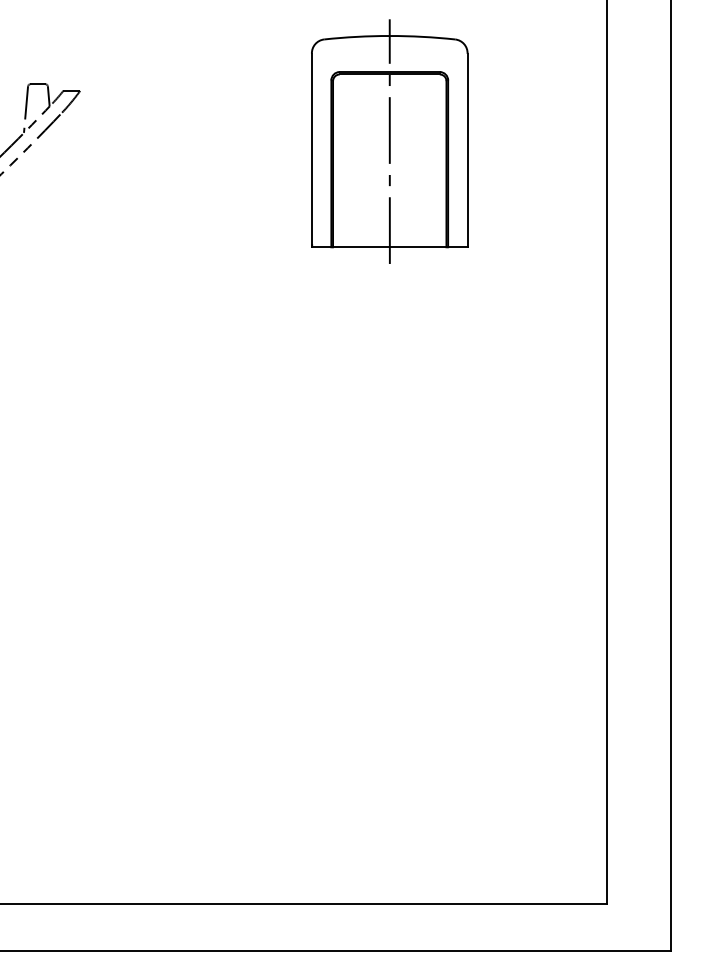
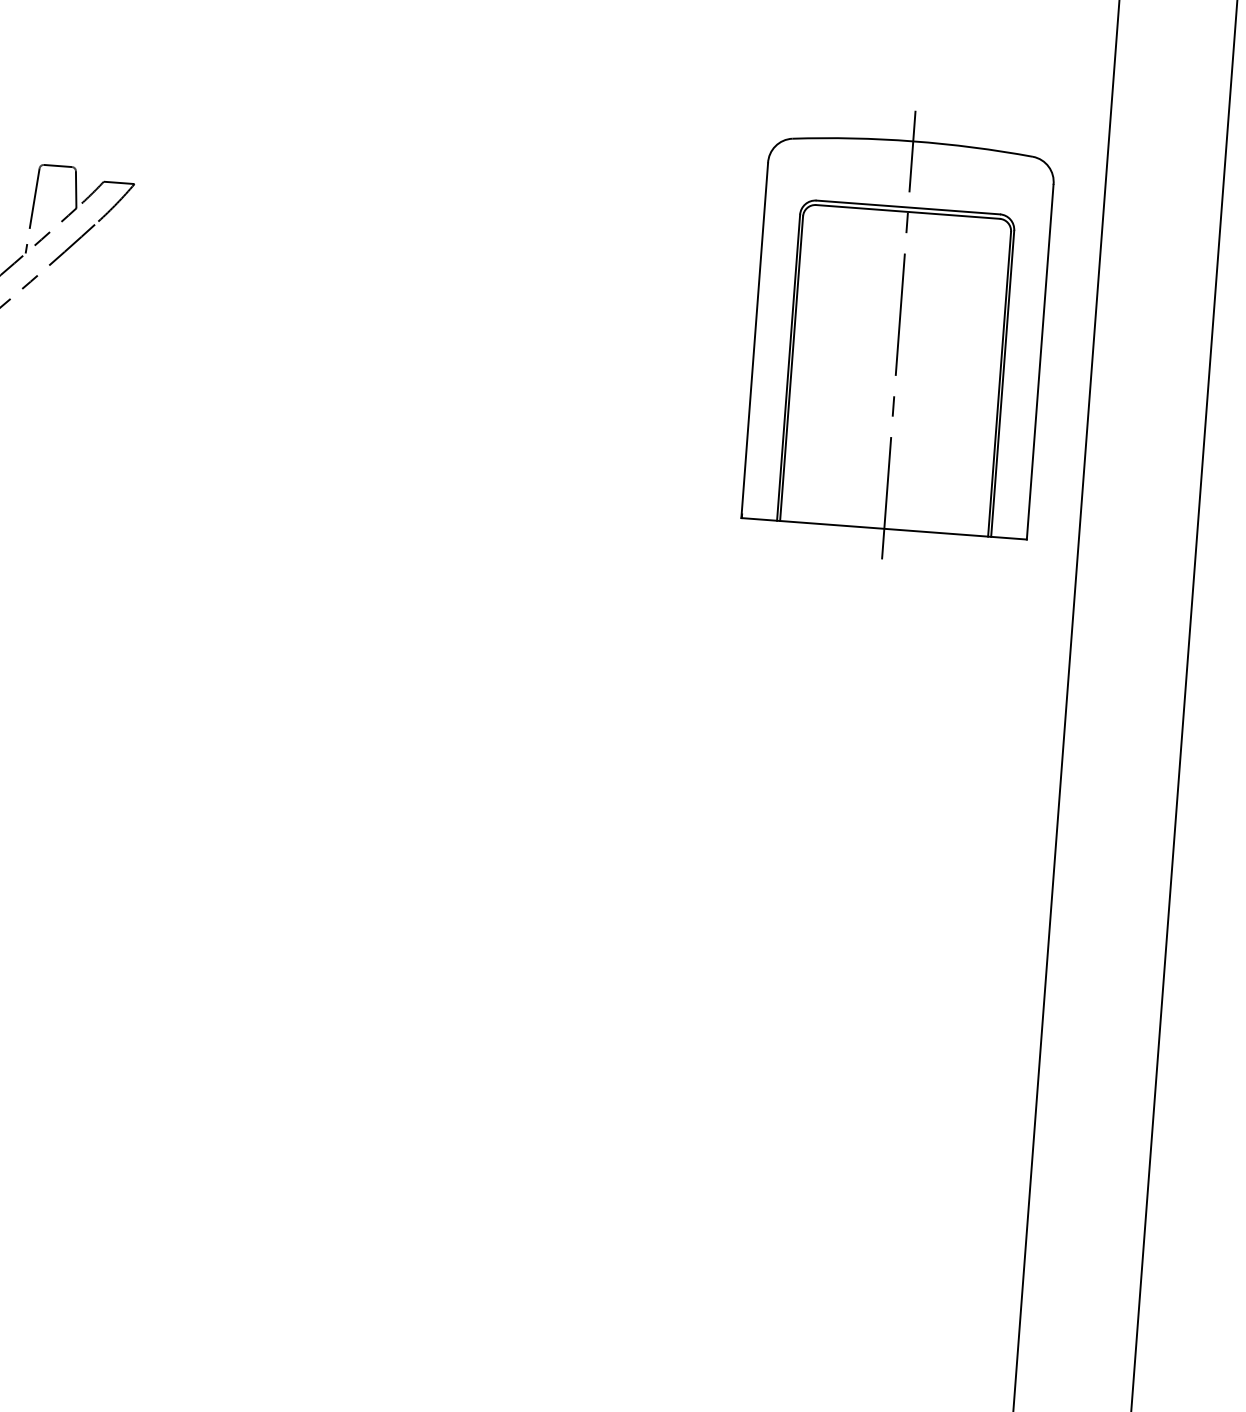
part: (389, 141) -> (898, 334), moved

